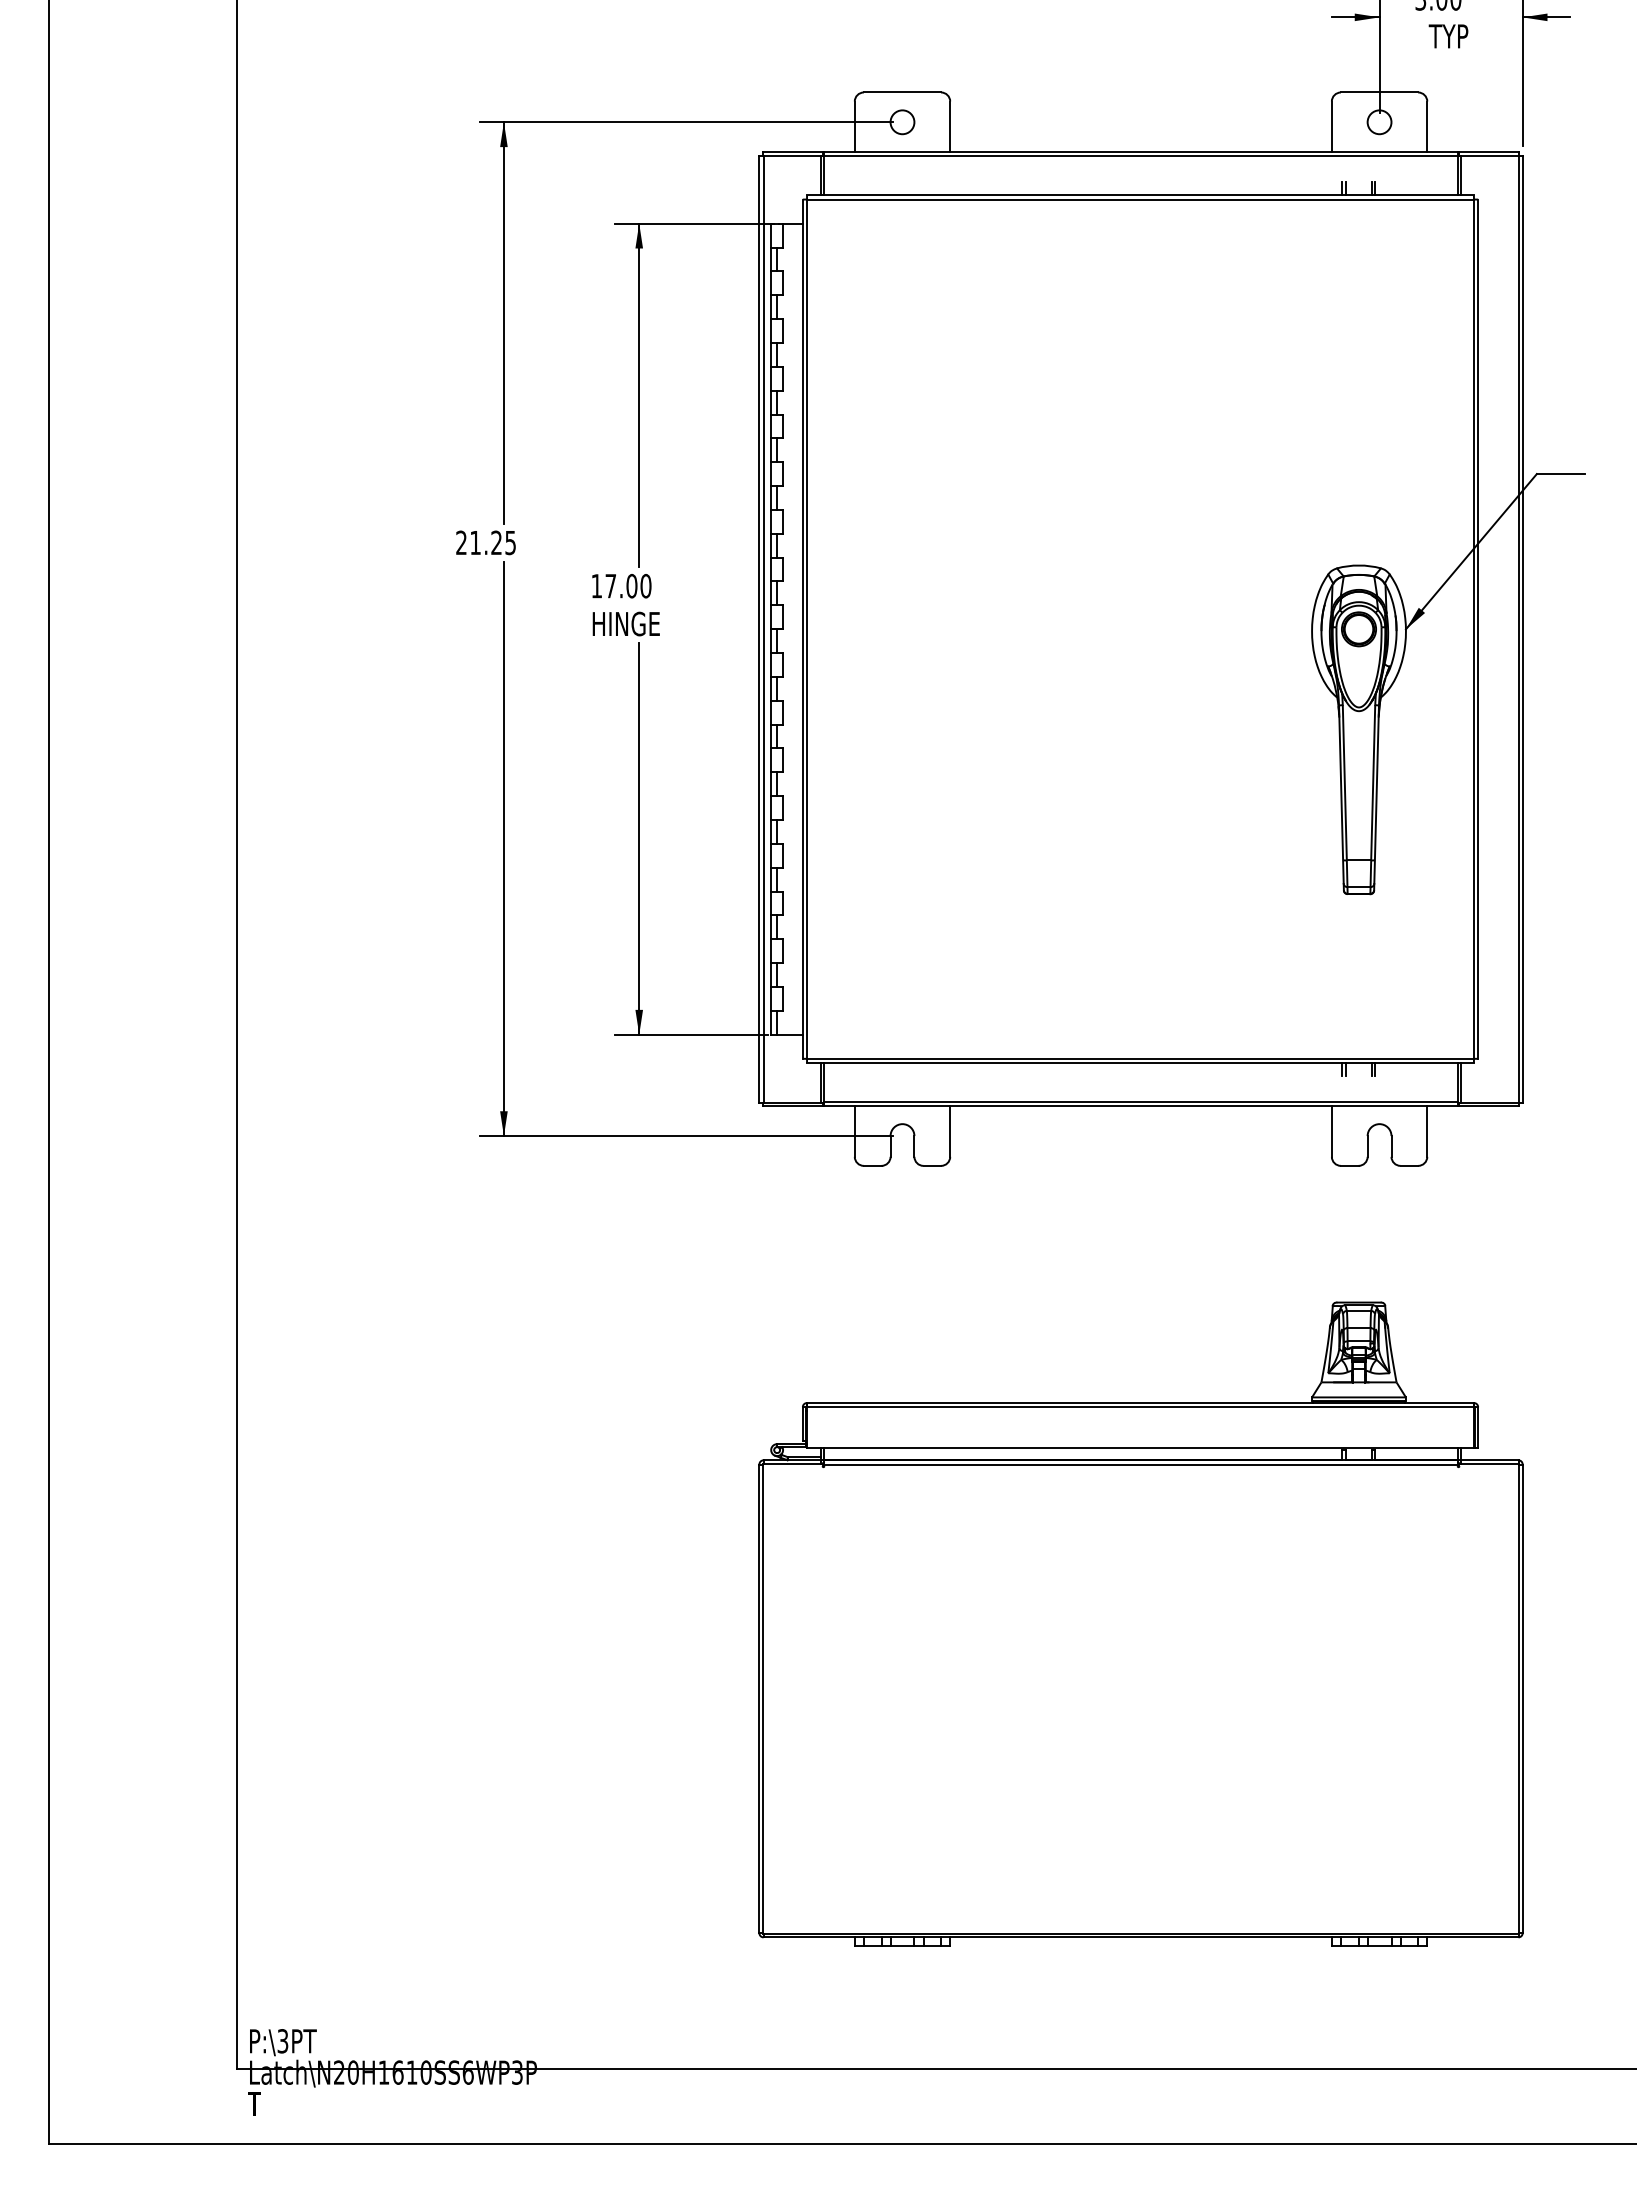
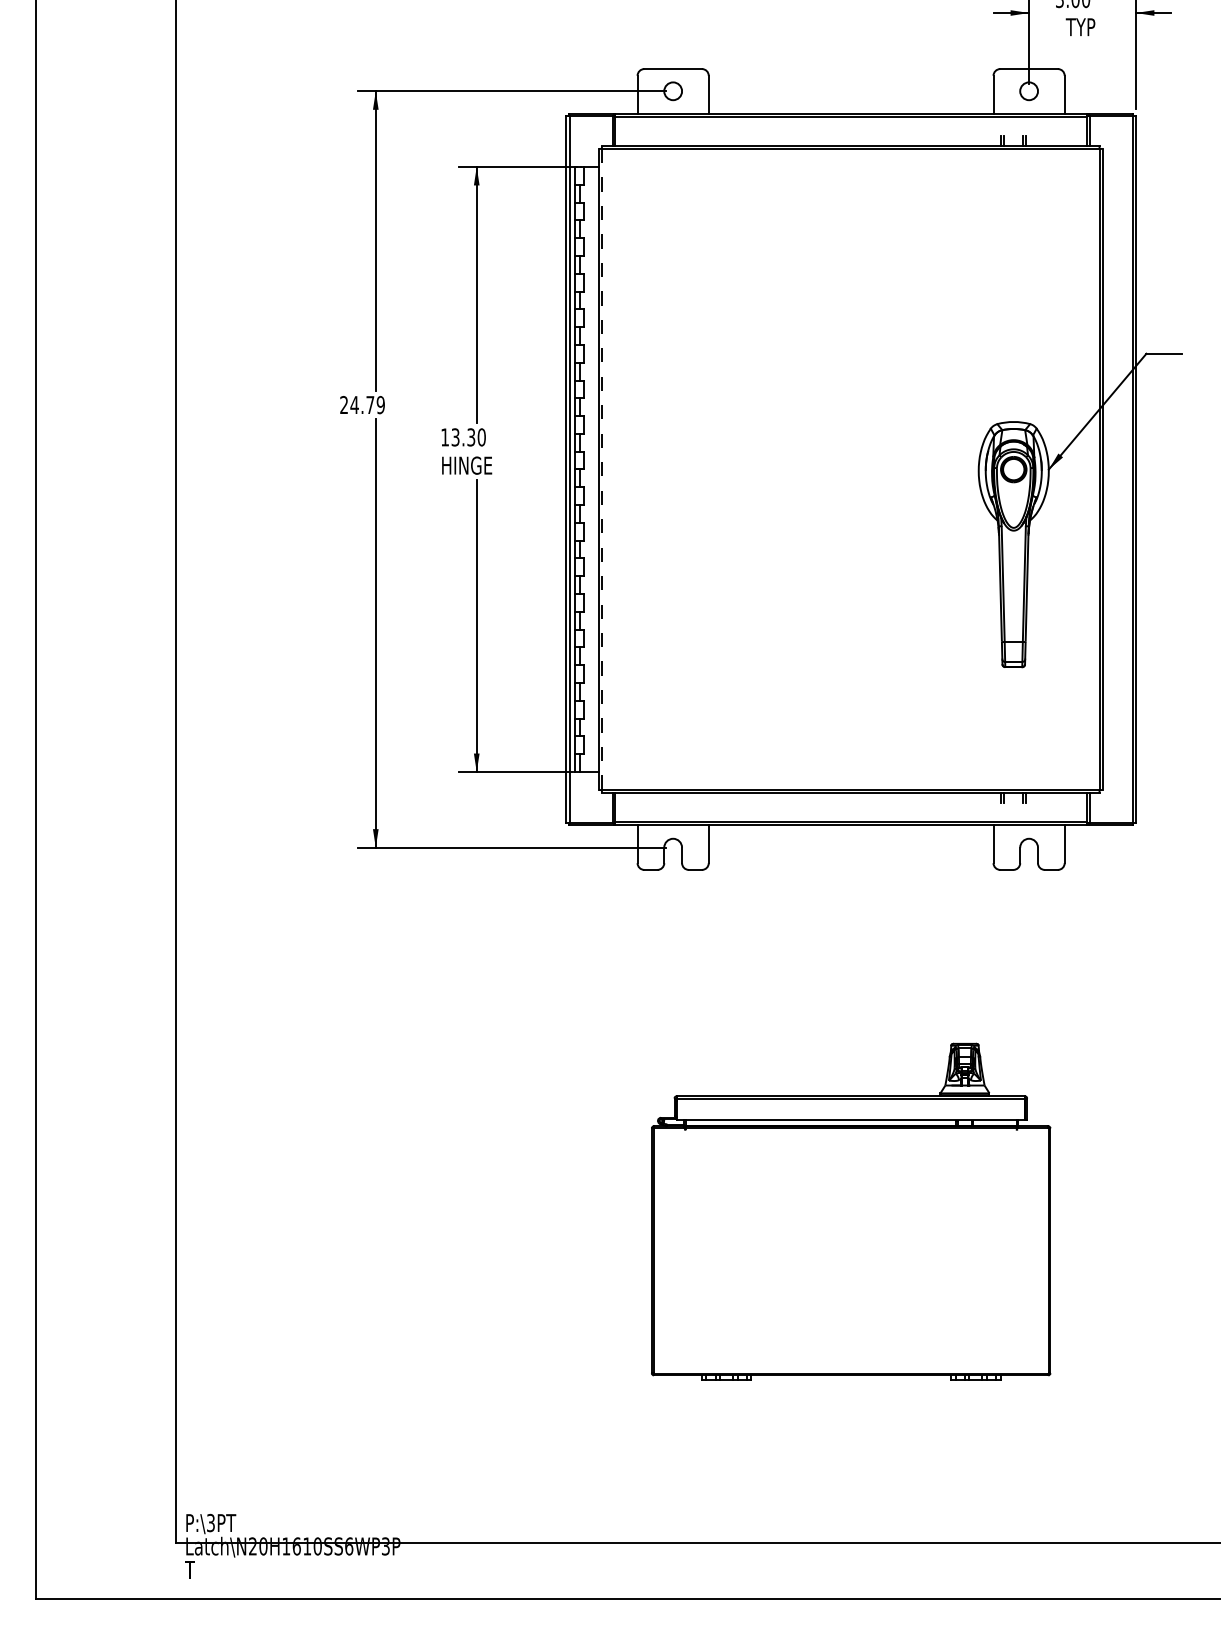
text: (492, 542) -> (367, 404), 21.25 -> 24.79
text: (621, 585) -> (463, 436), 17.00 -> 13.30
line: (807, 629) -> (602, 469), solid -> dashed
part: (1140, 1623) -> (850, 1211), size x0.7

